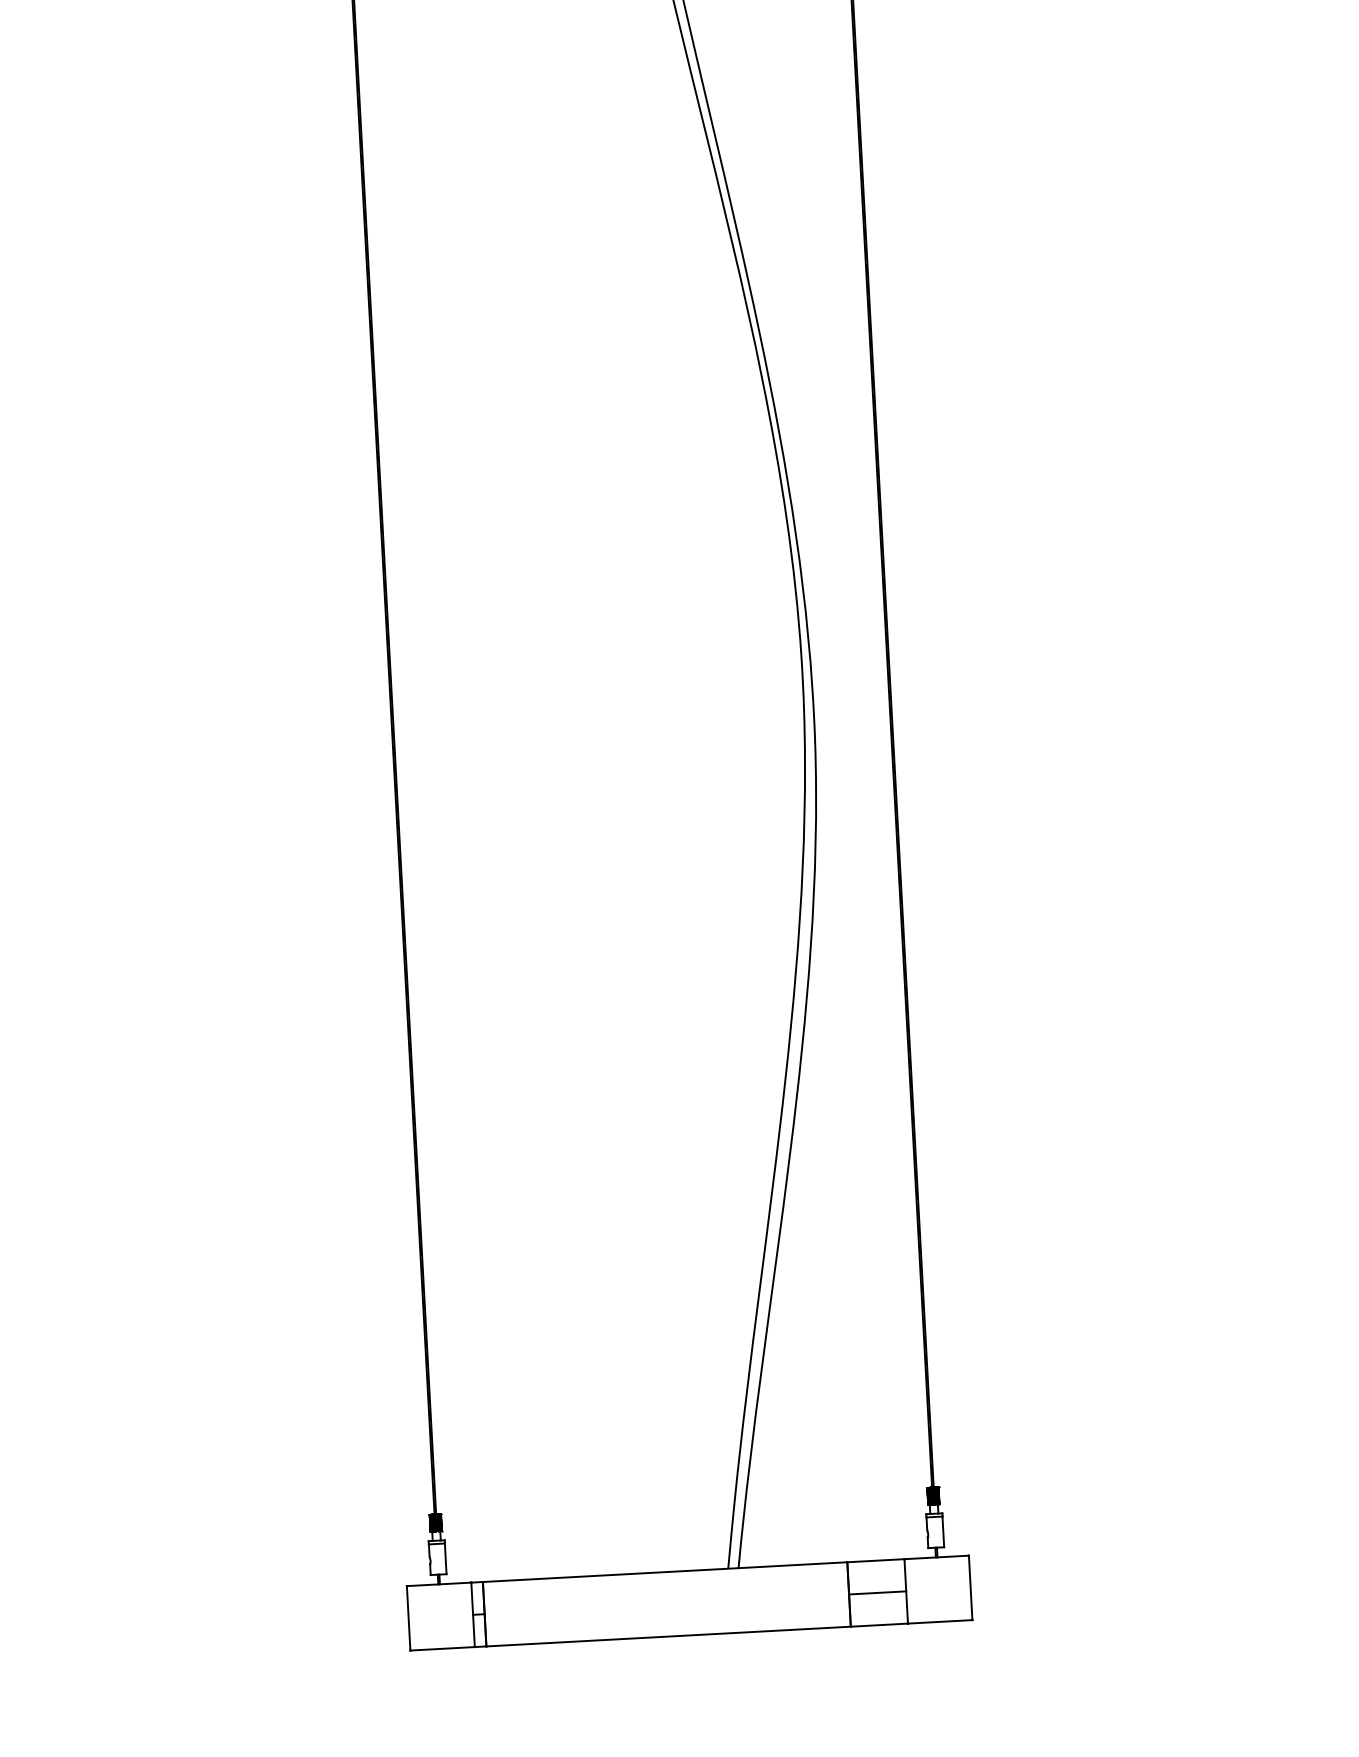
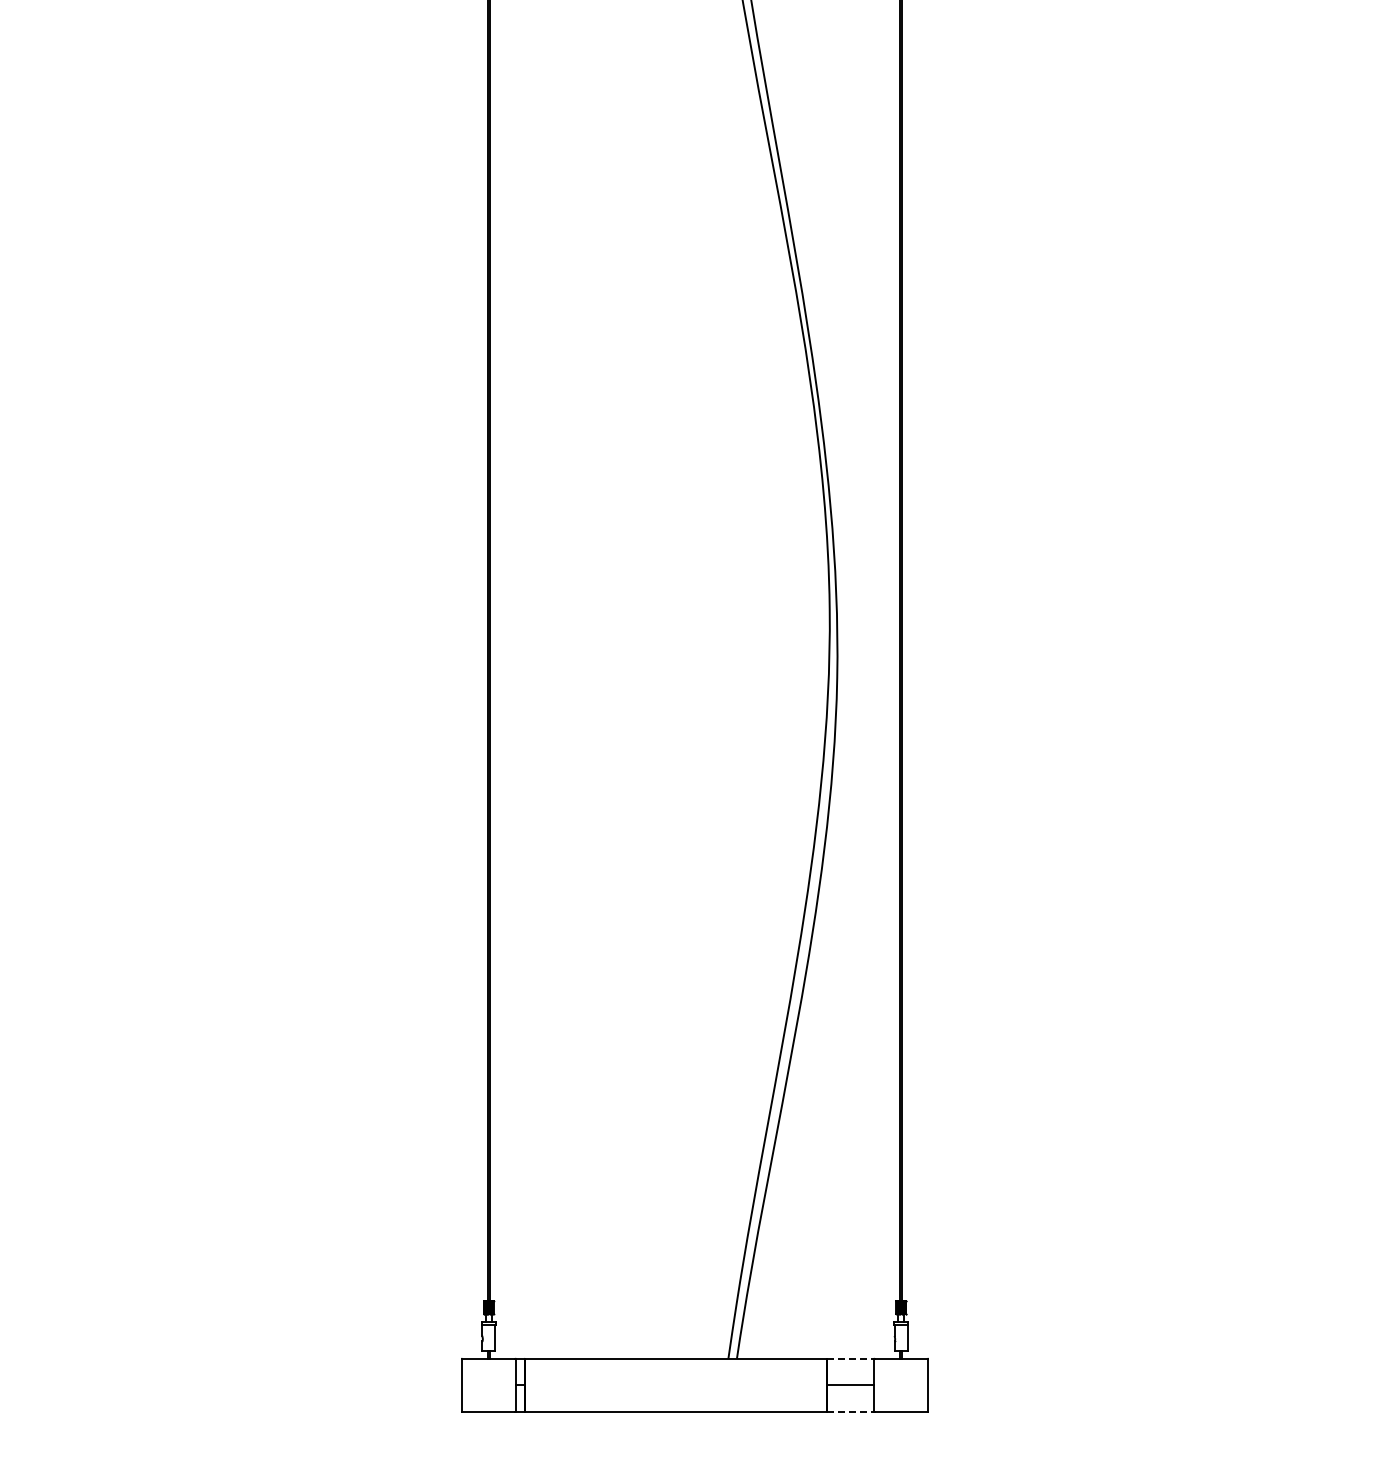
line: (875, 1560) -> (850, 1358), solid -> dashed
line: (879, 1625) -> (850, 1412), solid -> dashed

